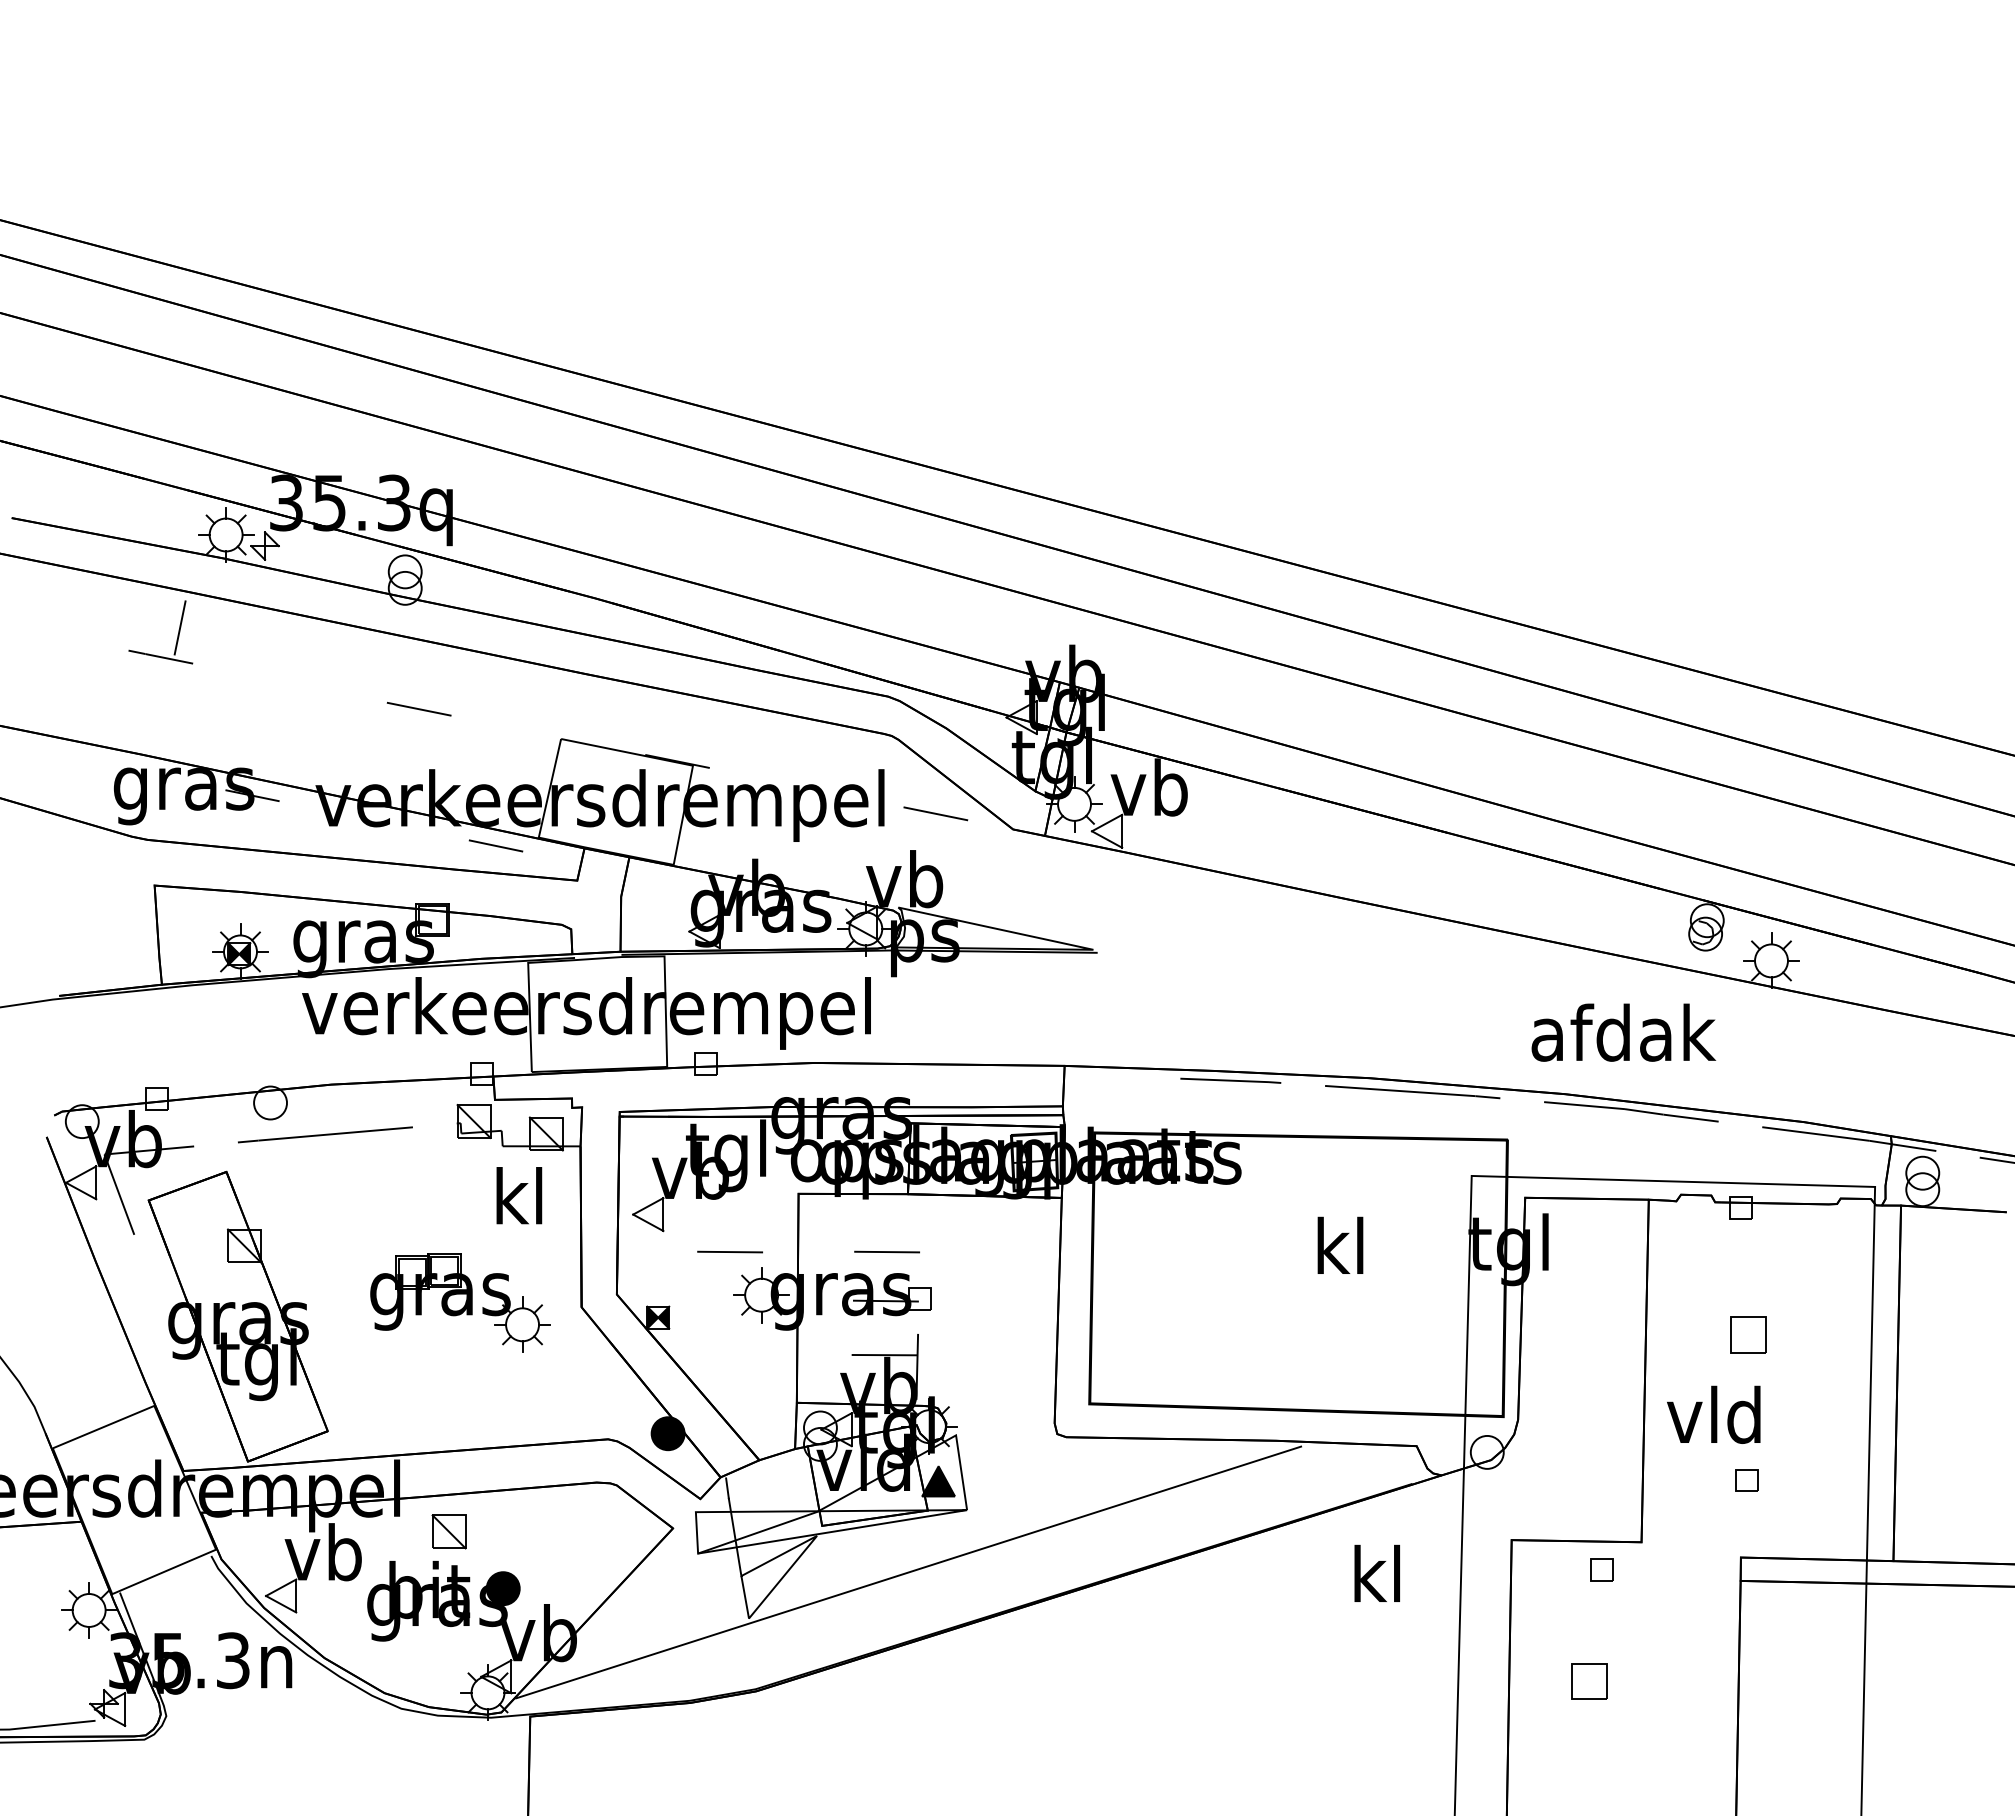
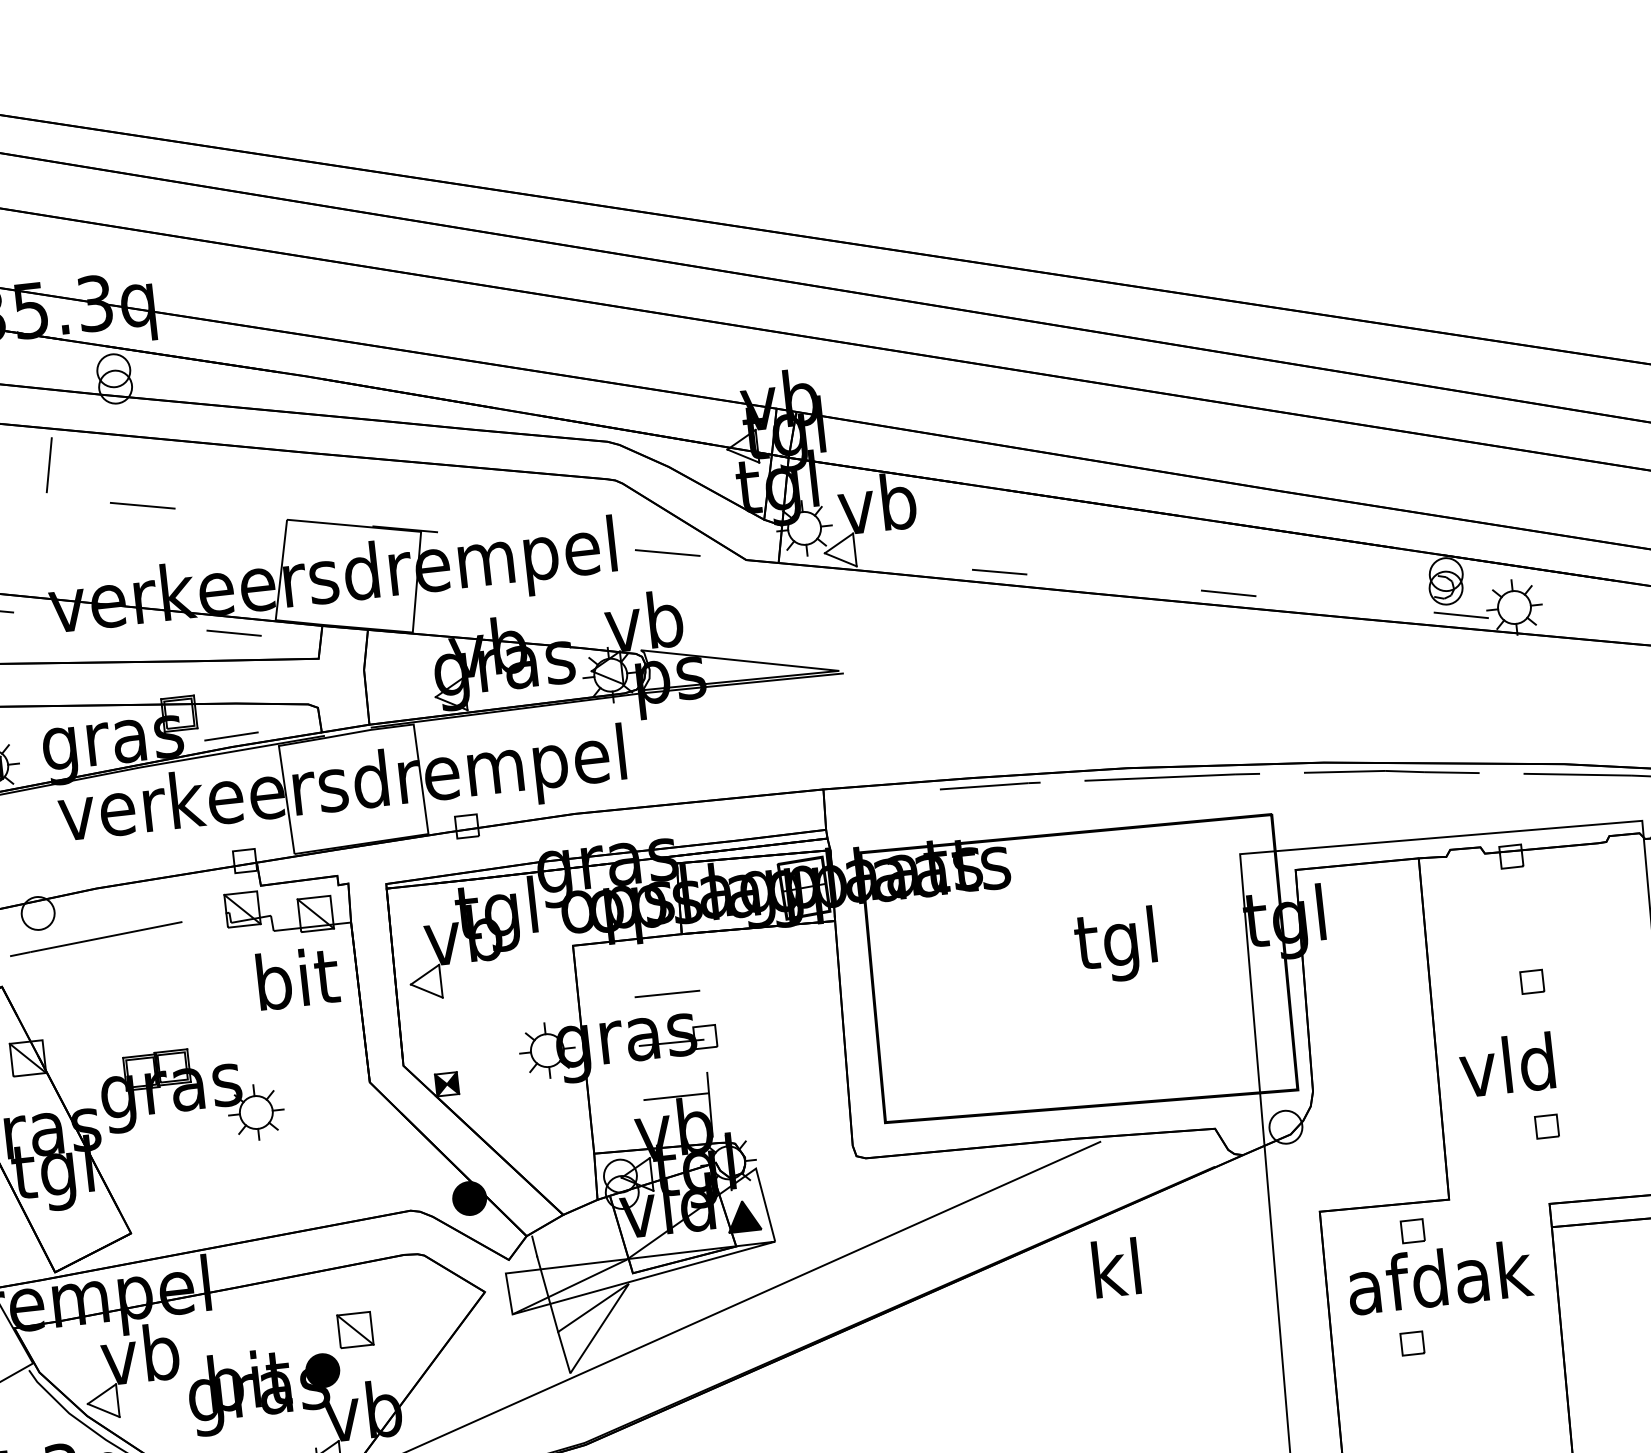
line: (330, 658) -> (49, 465), added
line: (1263, 868) -> (999, 571), added
line: (1488, 915) -> (1228, 593), added
line: (481, 948) -> (230, 736), added
line: (1717, 962) -> (1461, 615), added
text: (1623, 1032) -> (1439, 1277), moved
text: (521, 1196) -> (297, 978), kl -> bit
line: (729, 1251) -> (510, 1010), removed
text: (1338, 1252) -> (1116, 944), kl -> tgl
part: (460, 1302) -> (192, 1097), moved
part: (1747, 1334) -> (1531, 981), size x0.62
part: (448, 1531) -> (354, 1329), moved
text: (1376, 1572) -> (1115, 1266), moved
part: (1588, 1680) -> (1411, 1342), size x0.62

